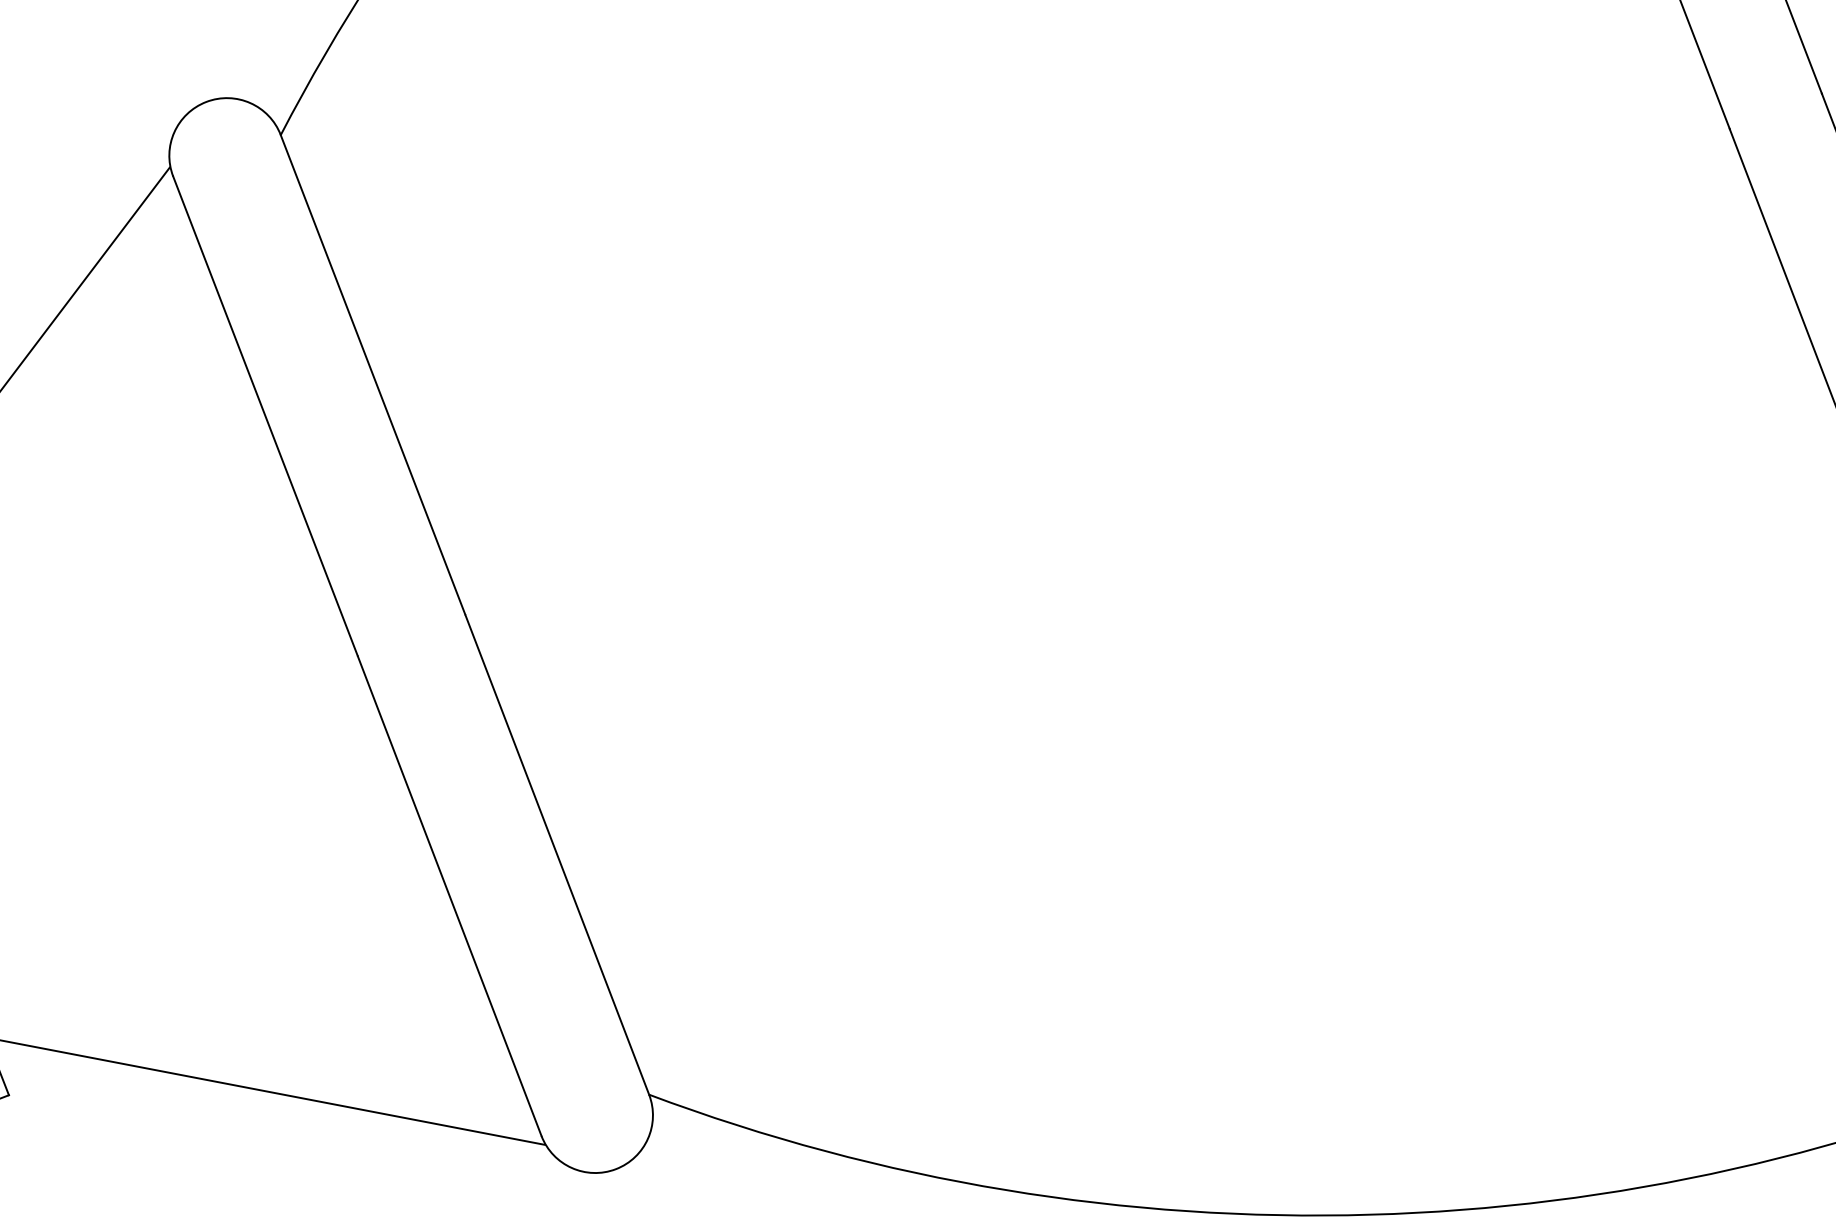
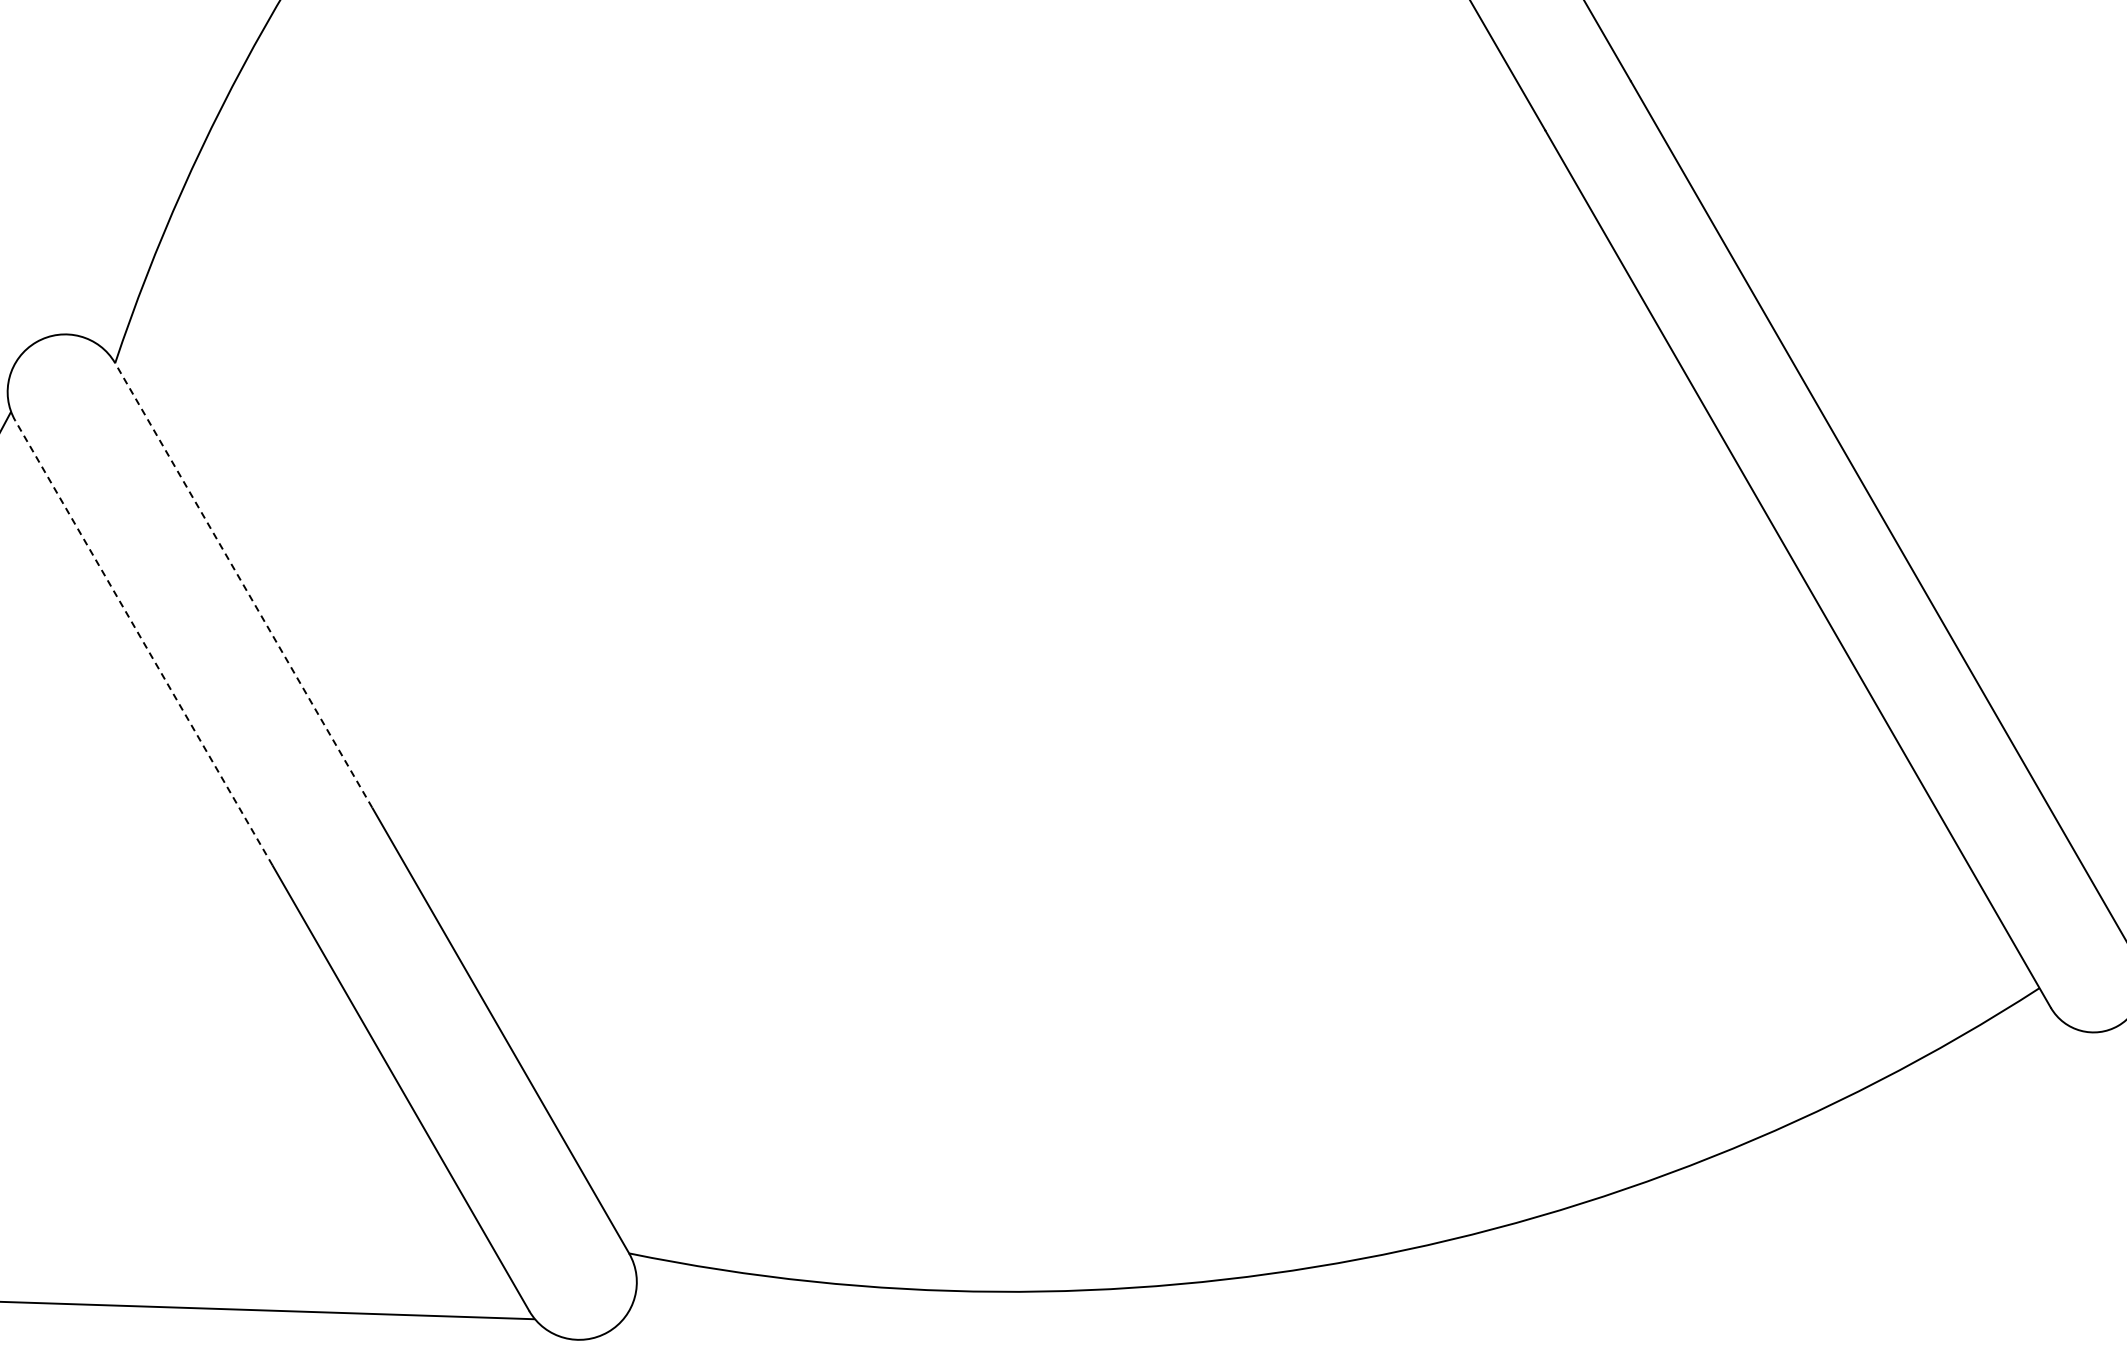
line: (372, 374) -> (243, 585), solid -> dashed
line: (264, 416) -> (143, 643), solid -> dashed

